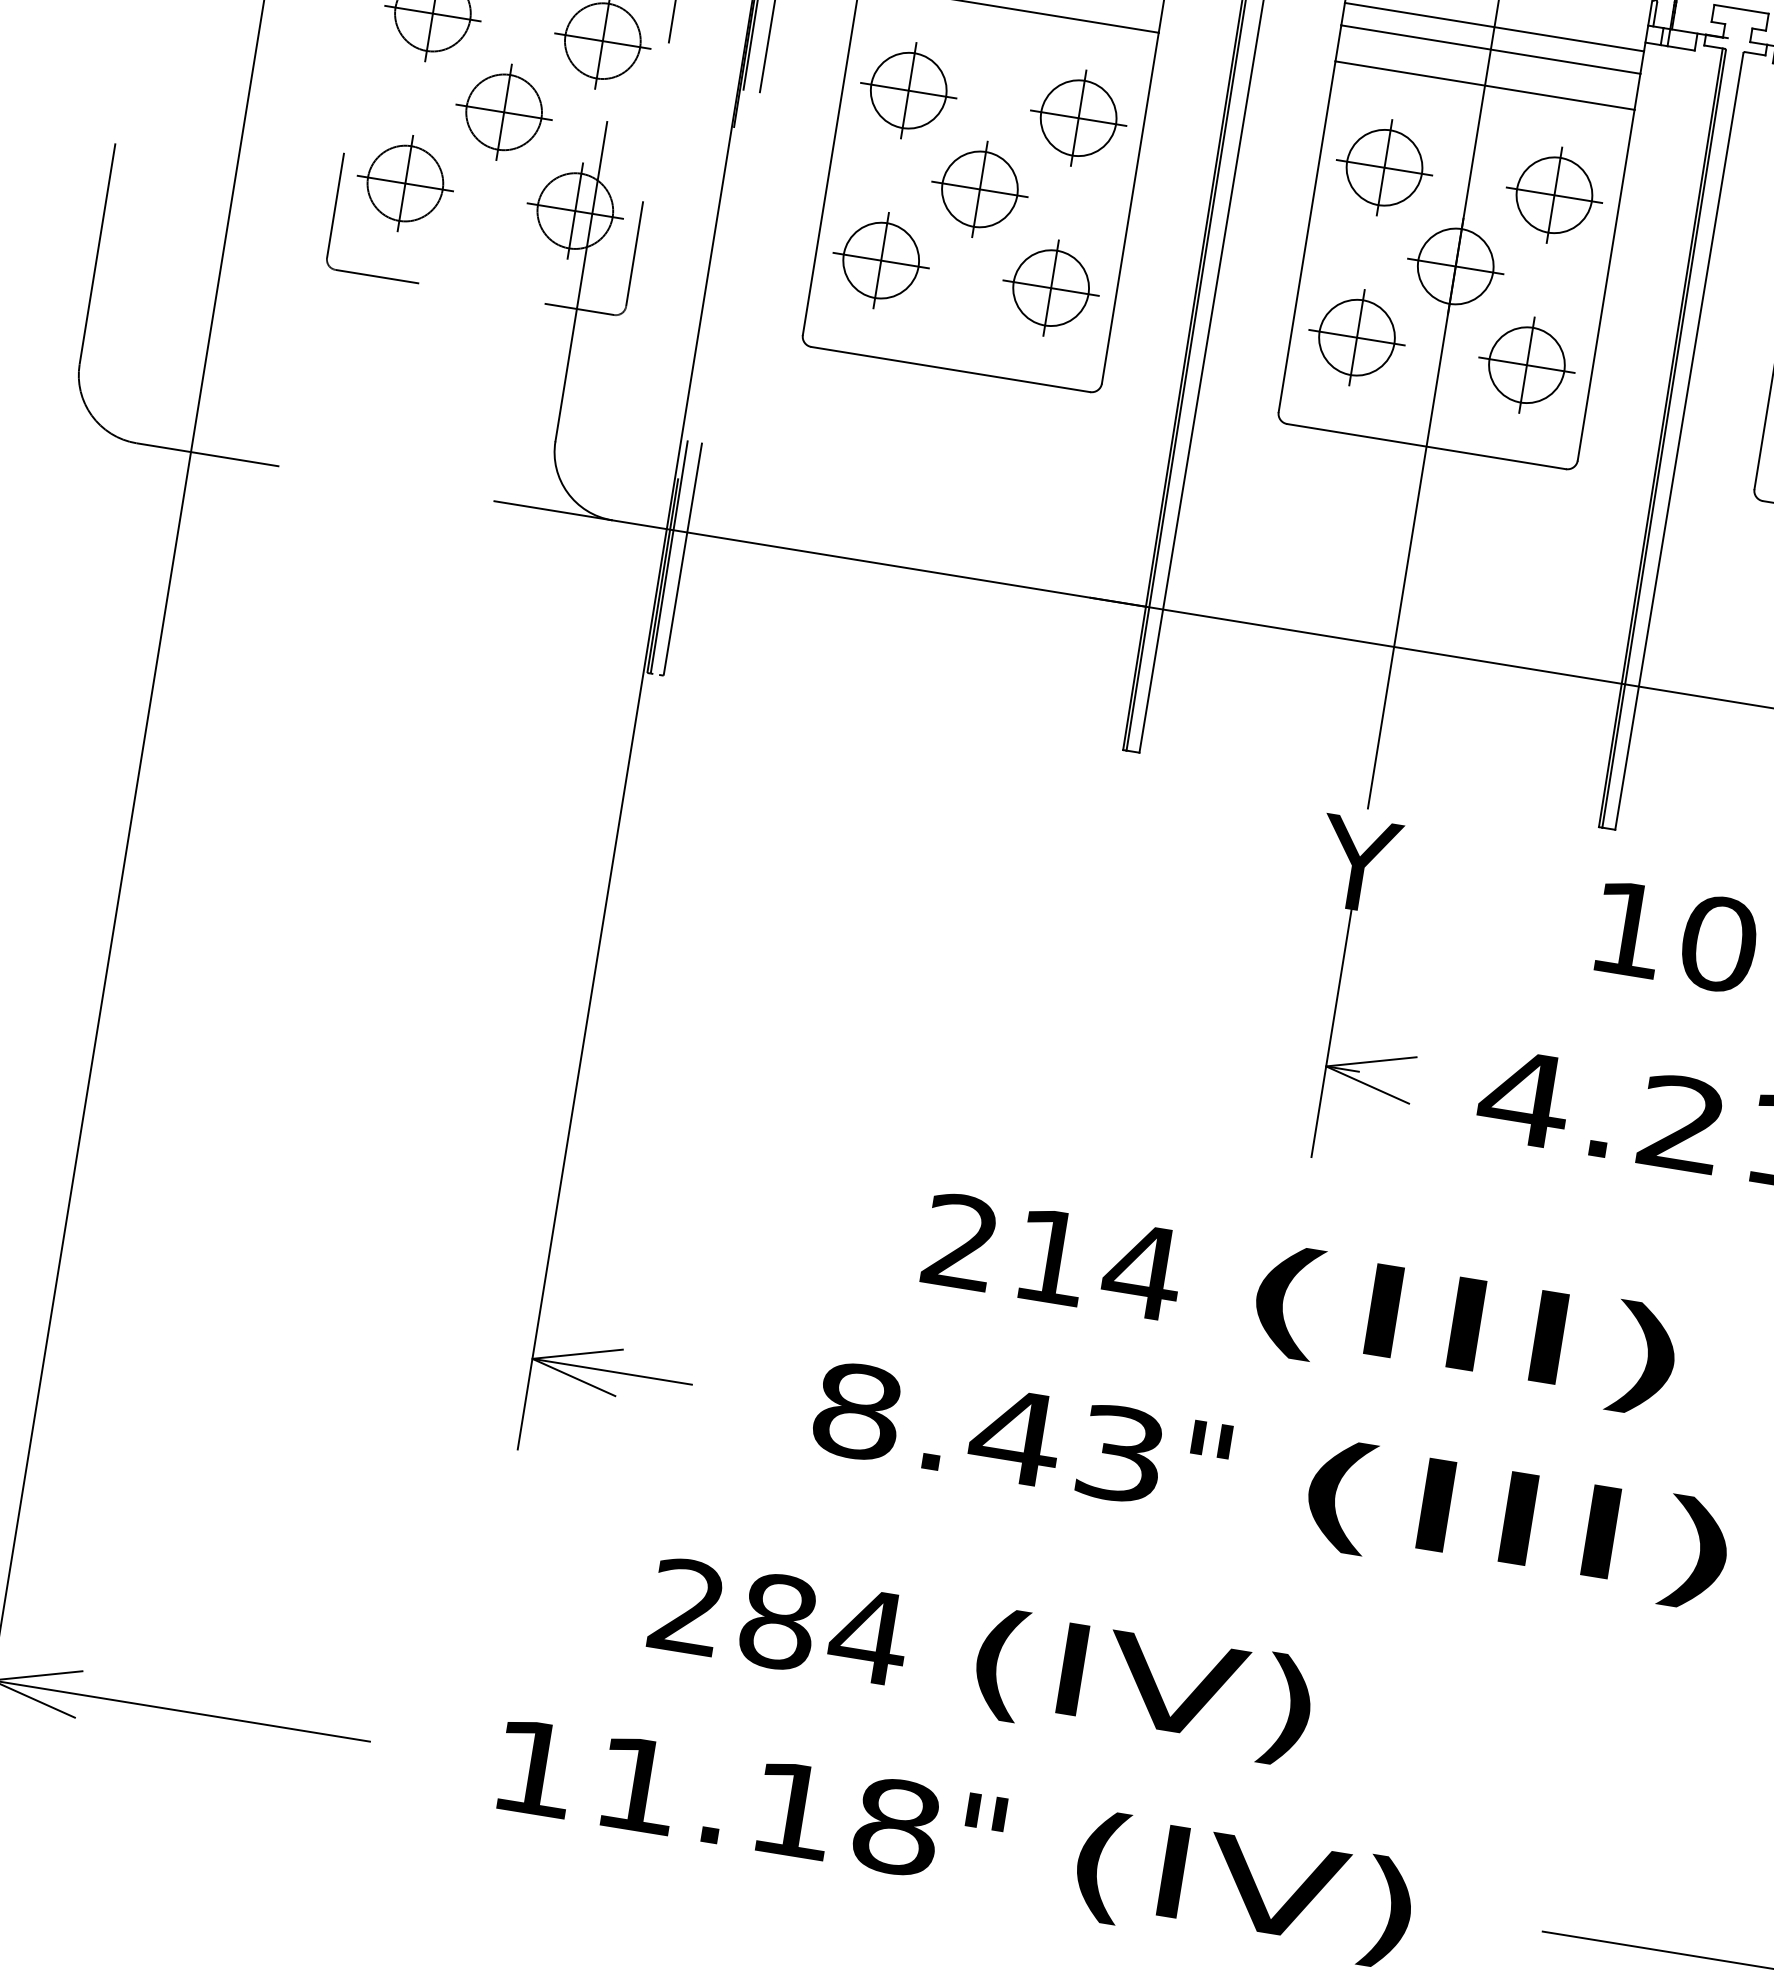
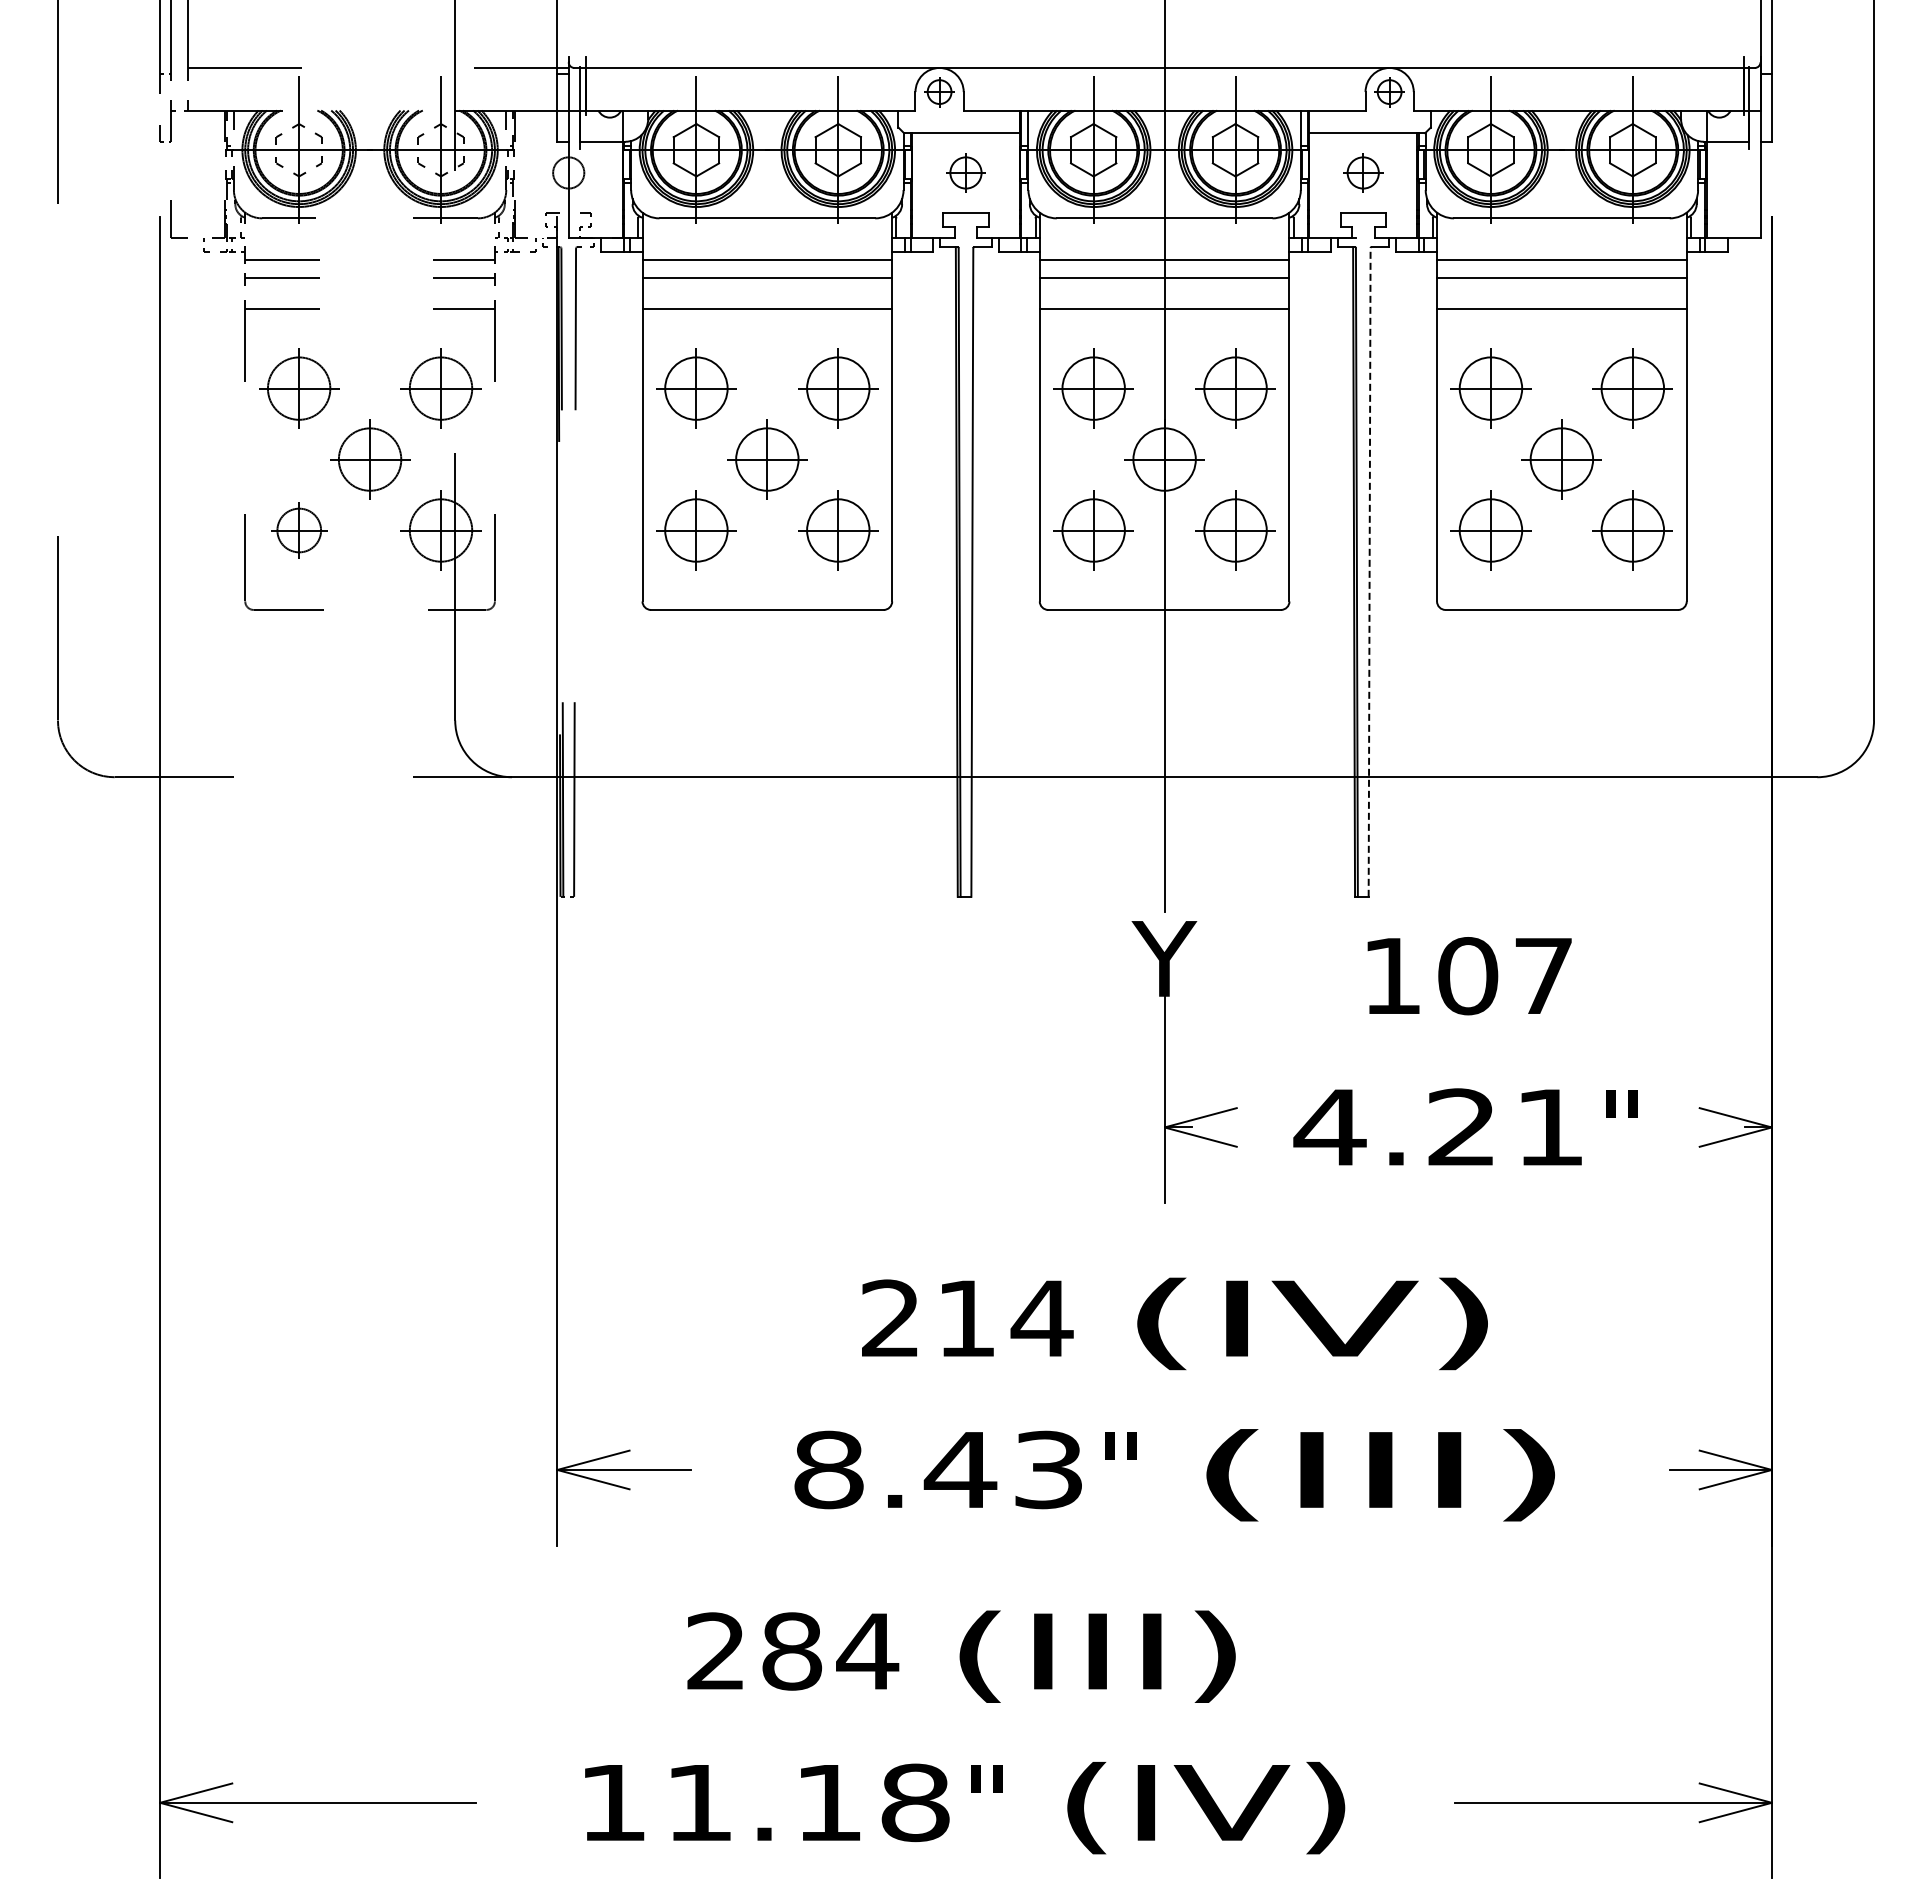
part: (405, 183) -> (299, 530), size x0.7
line: (1679, 440) -> (1369, 571), solid -> dashed
text: (1465, 1329) -> (1312, 1323), (III) -> (IV)
text: (1143, 1687) -> (1097, 1656), (IV) -> (III)

